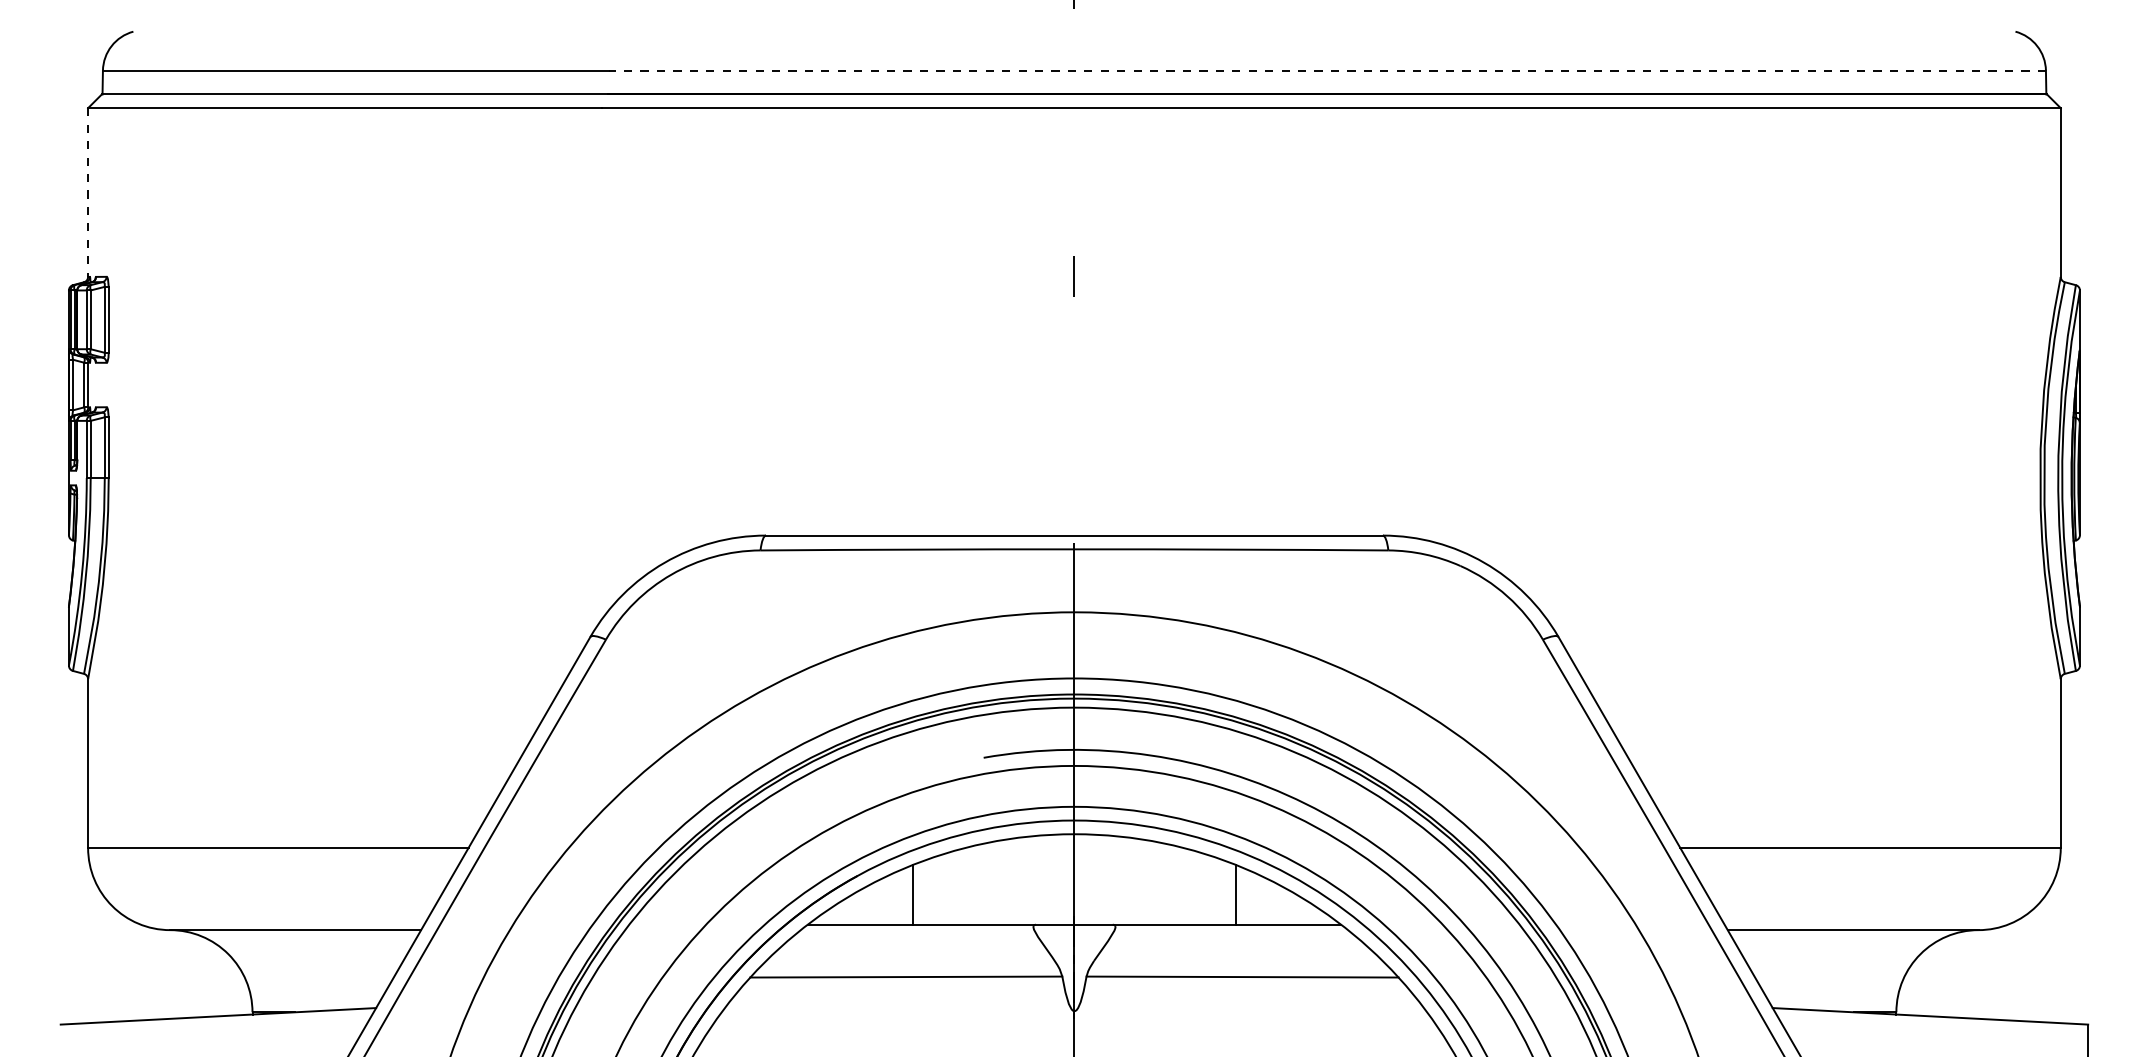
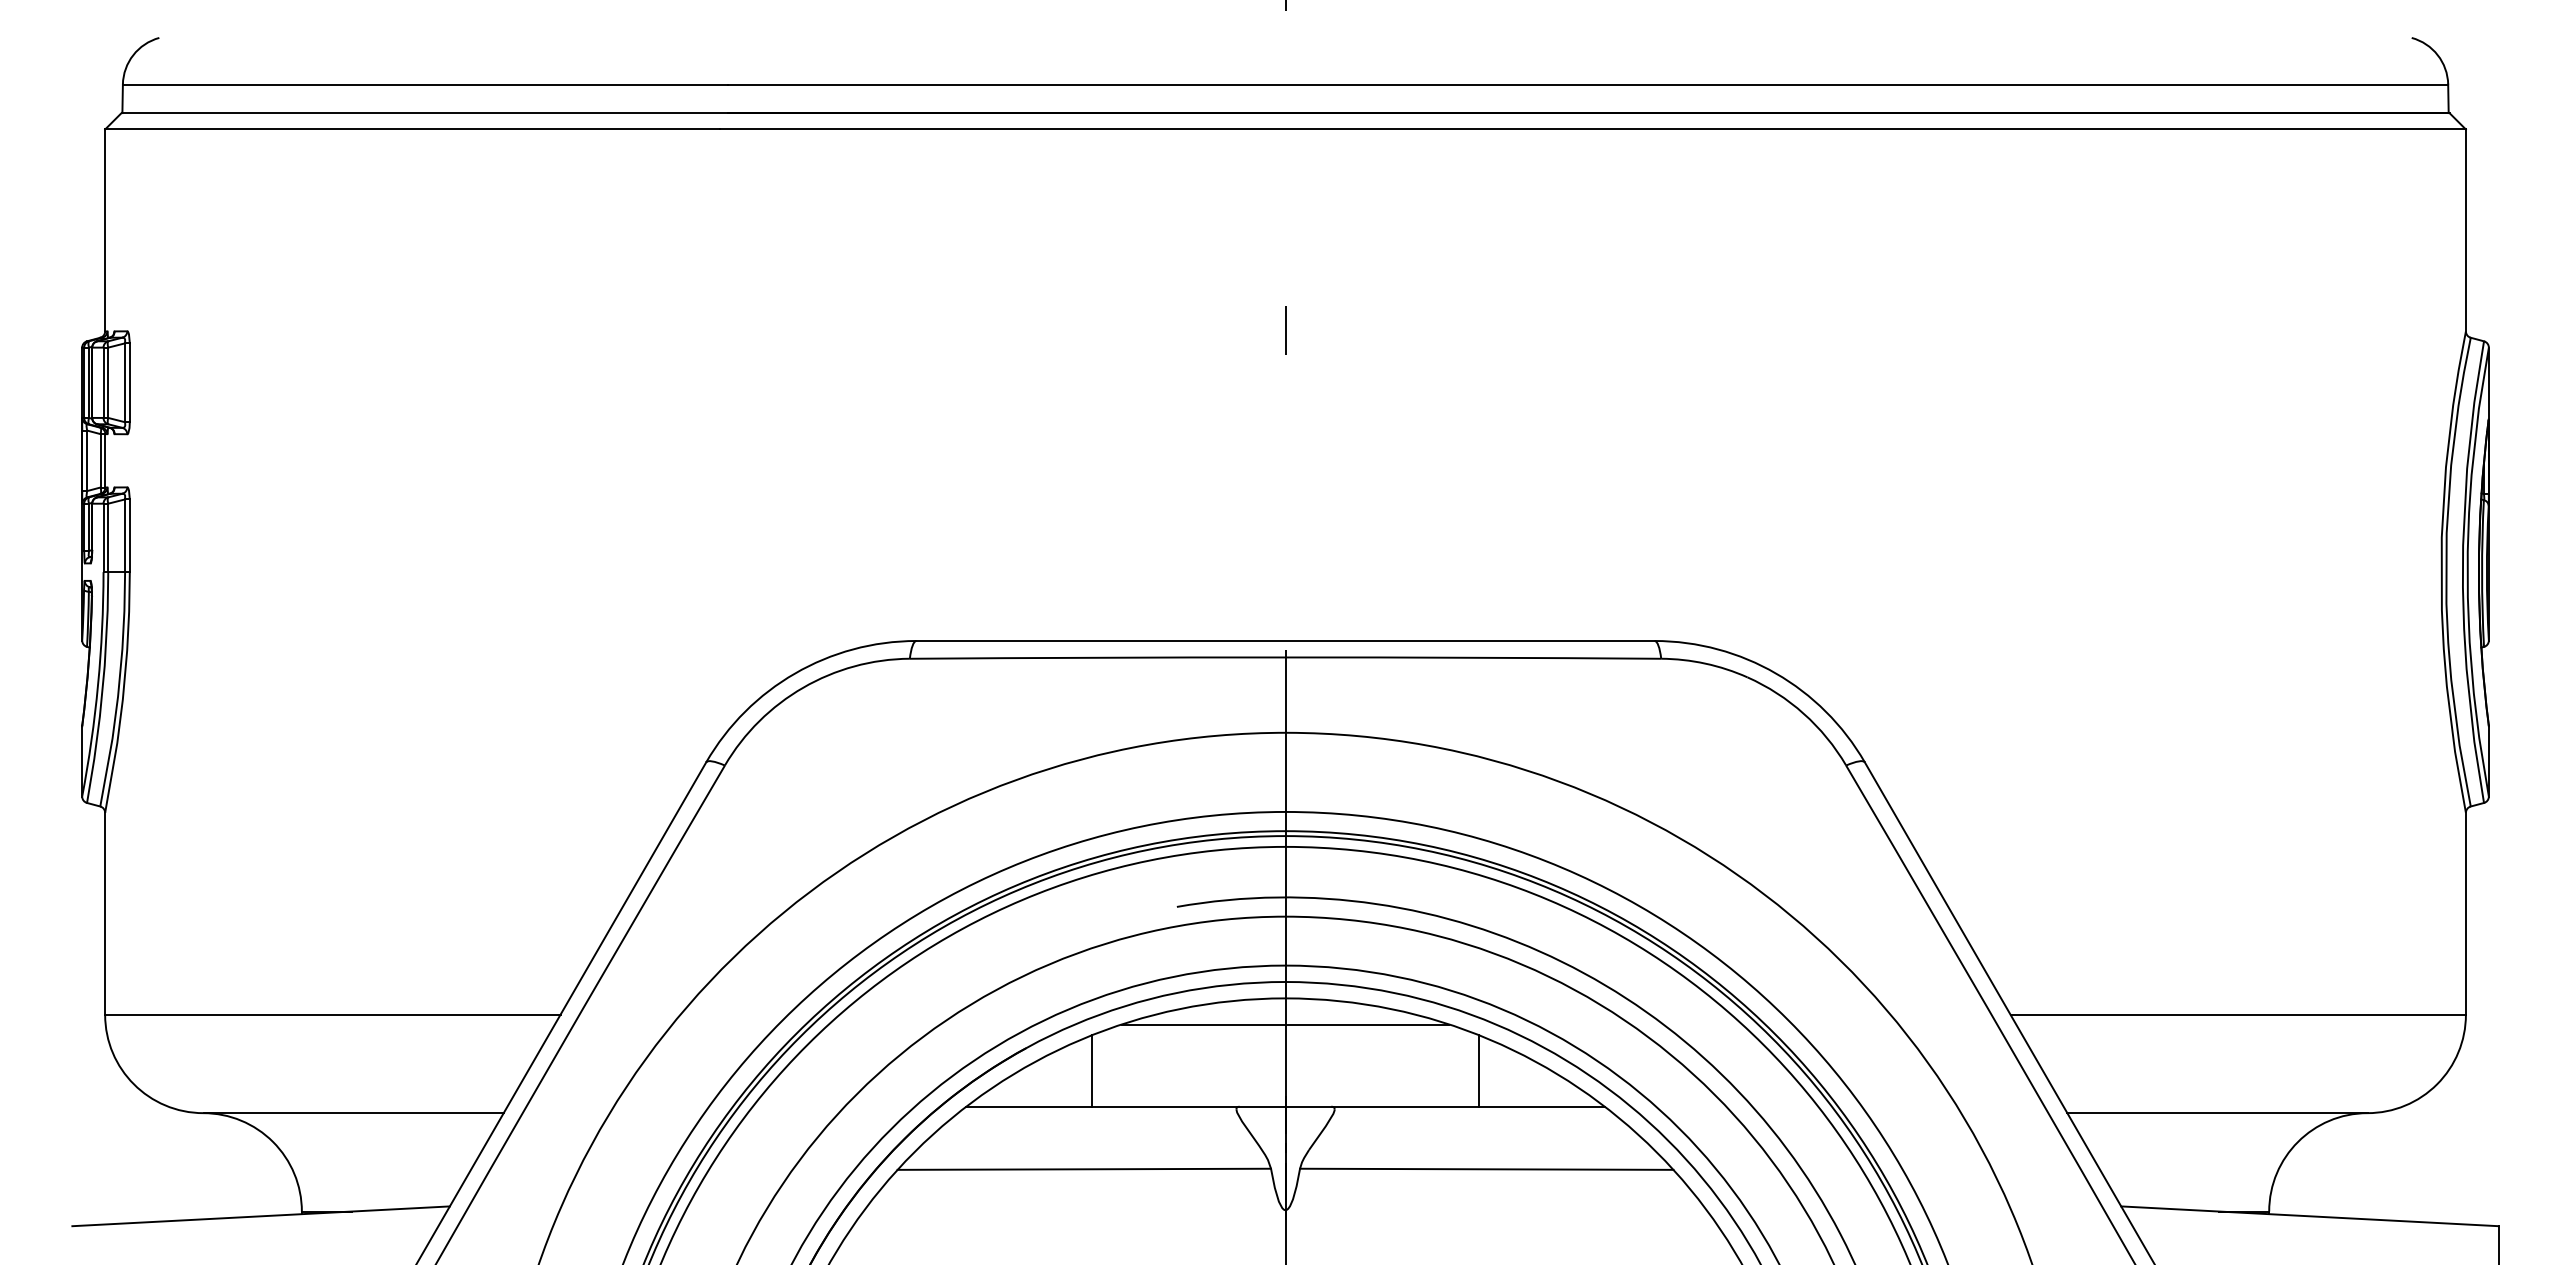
line: (1326, 70) -> (1587, 84), dashed -> solid
line: (88, 192) -> (105, 230), dashed -> solid
line: (1074, 856) -> (1285, 1024), added

